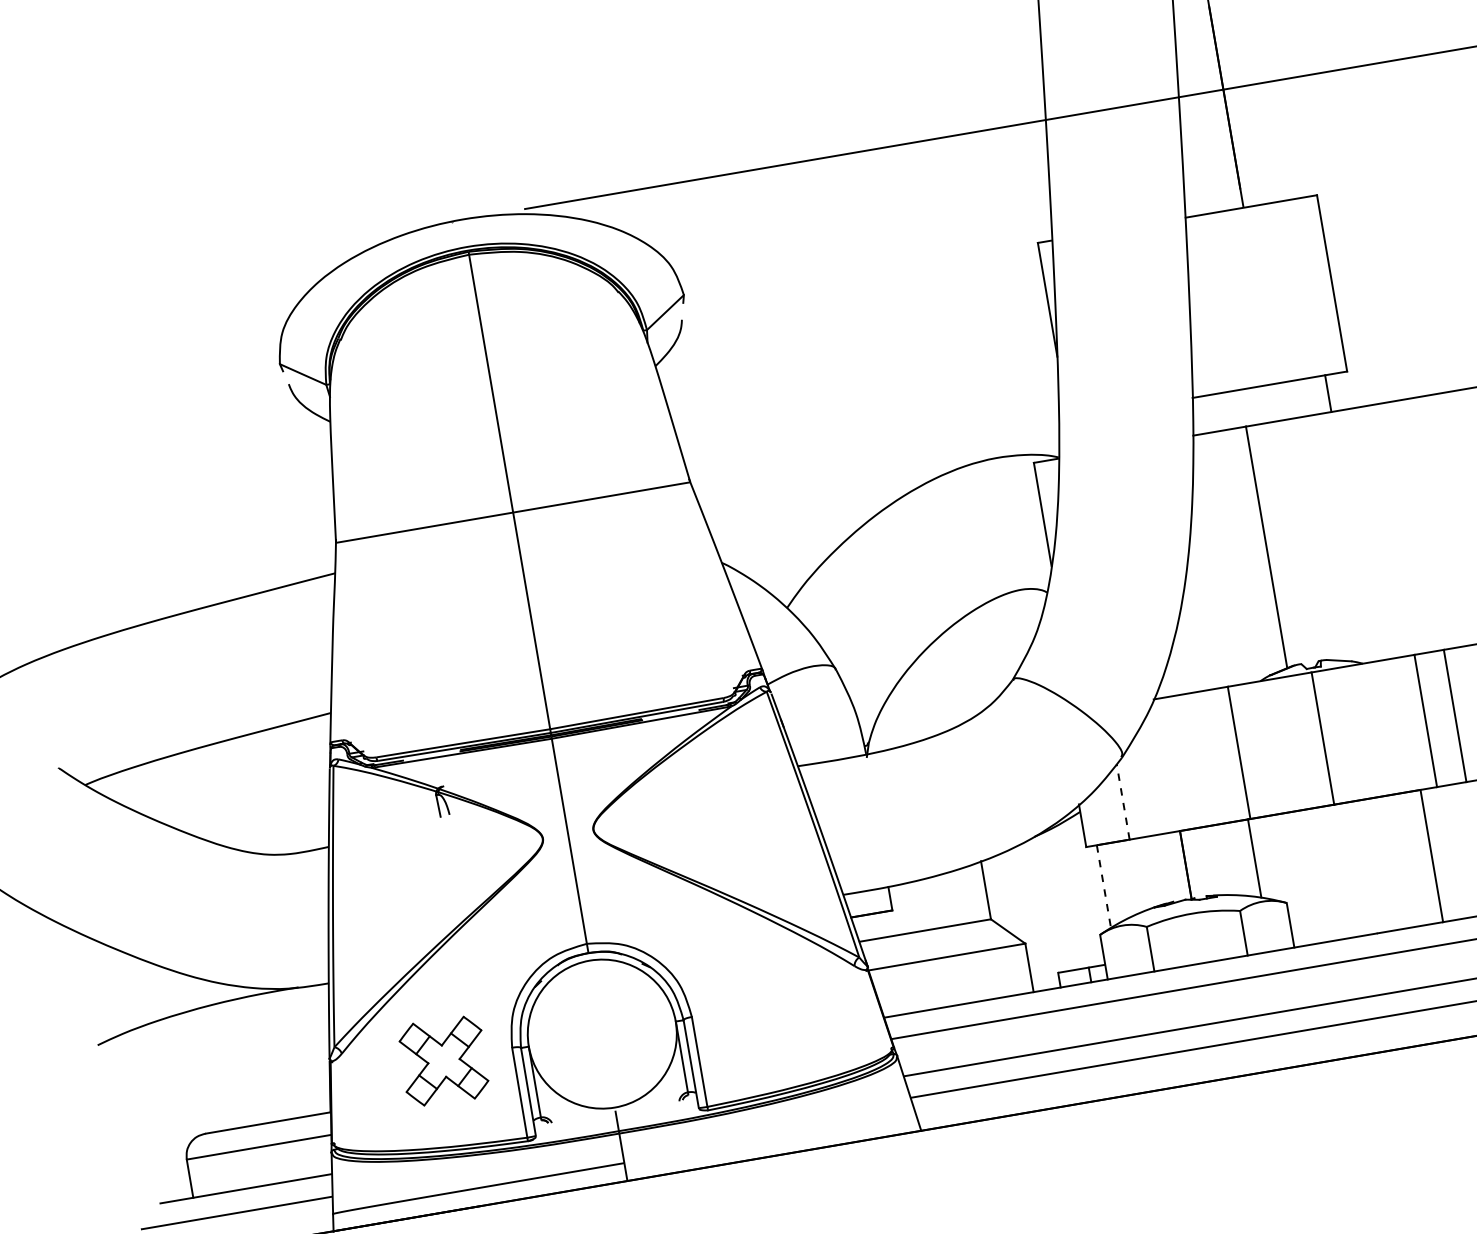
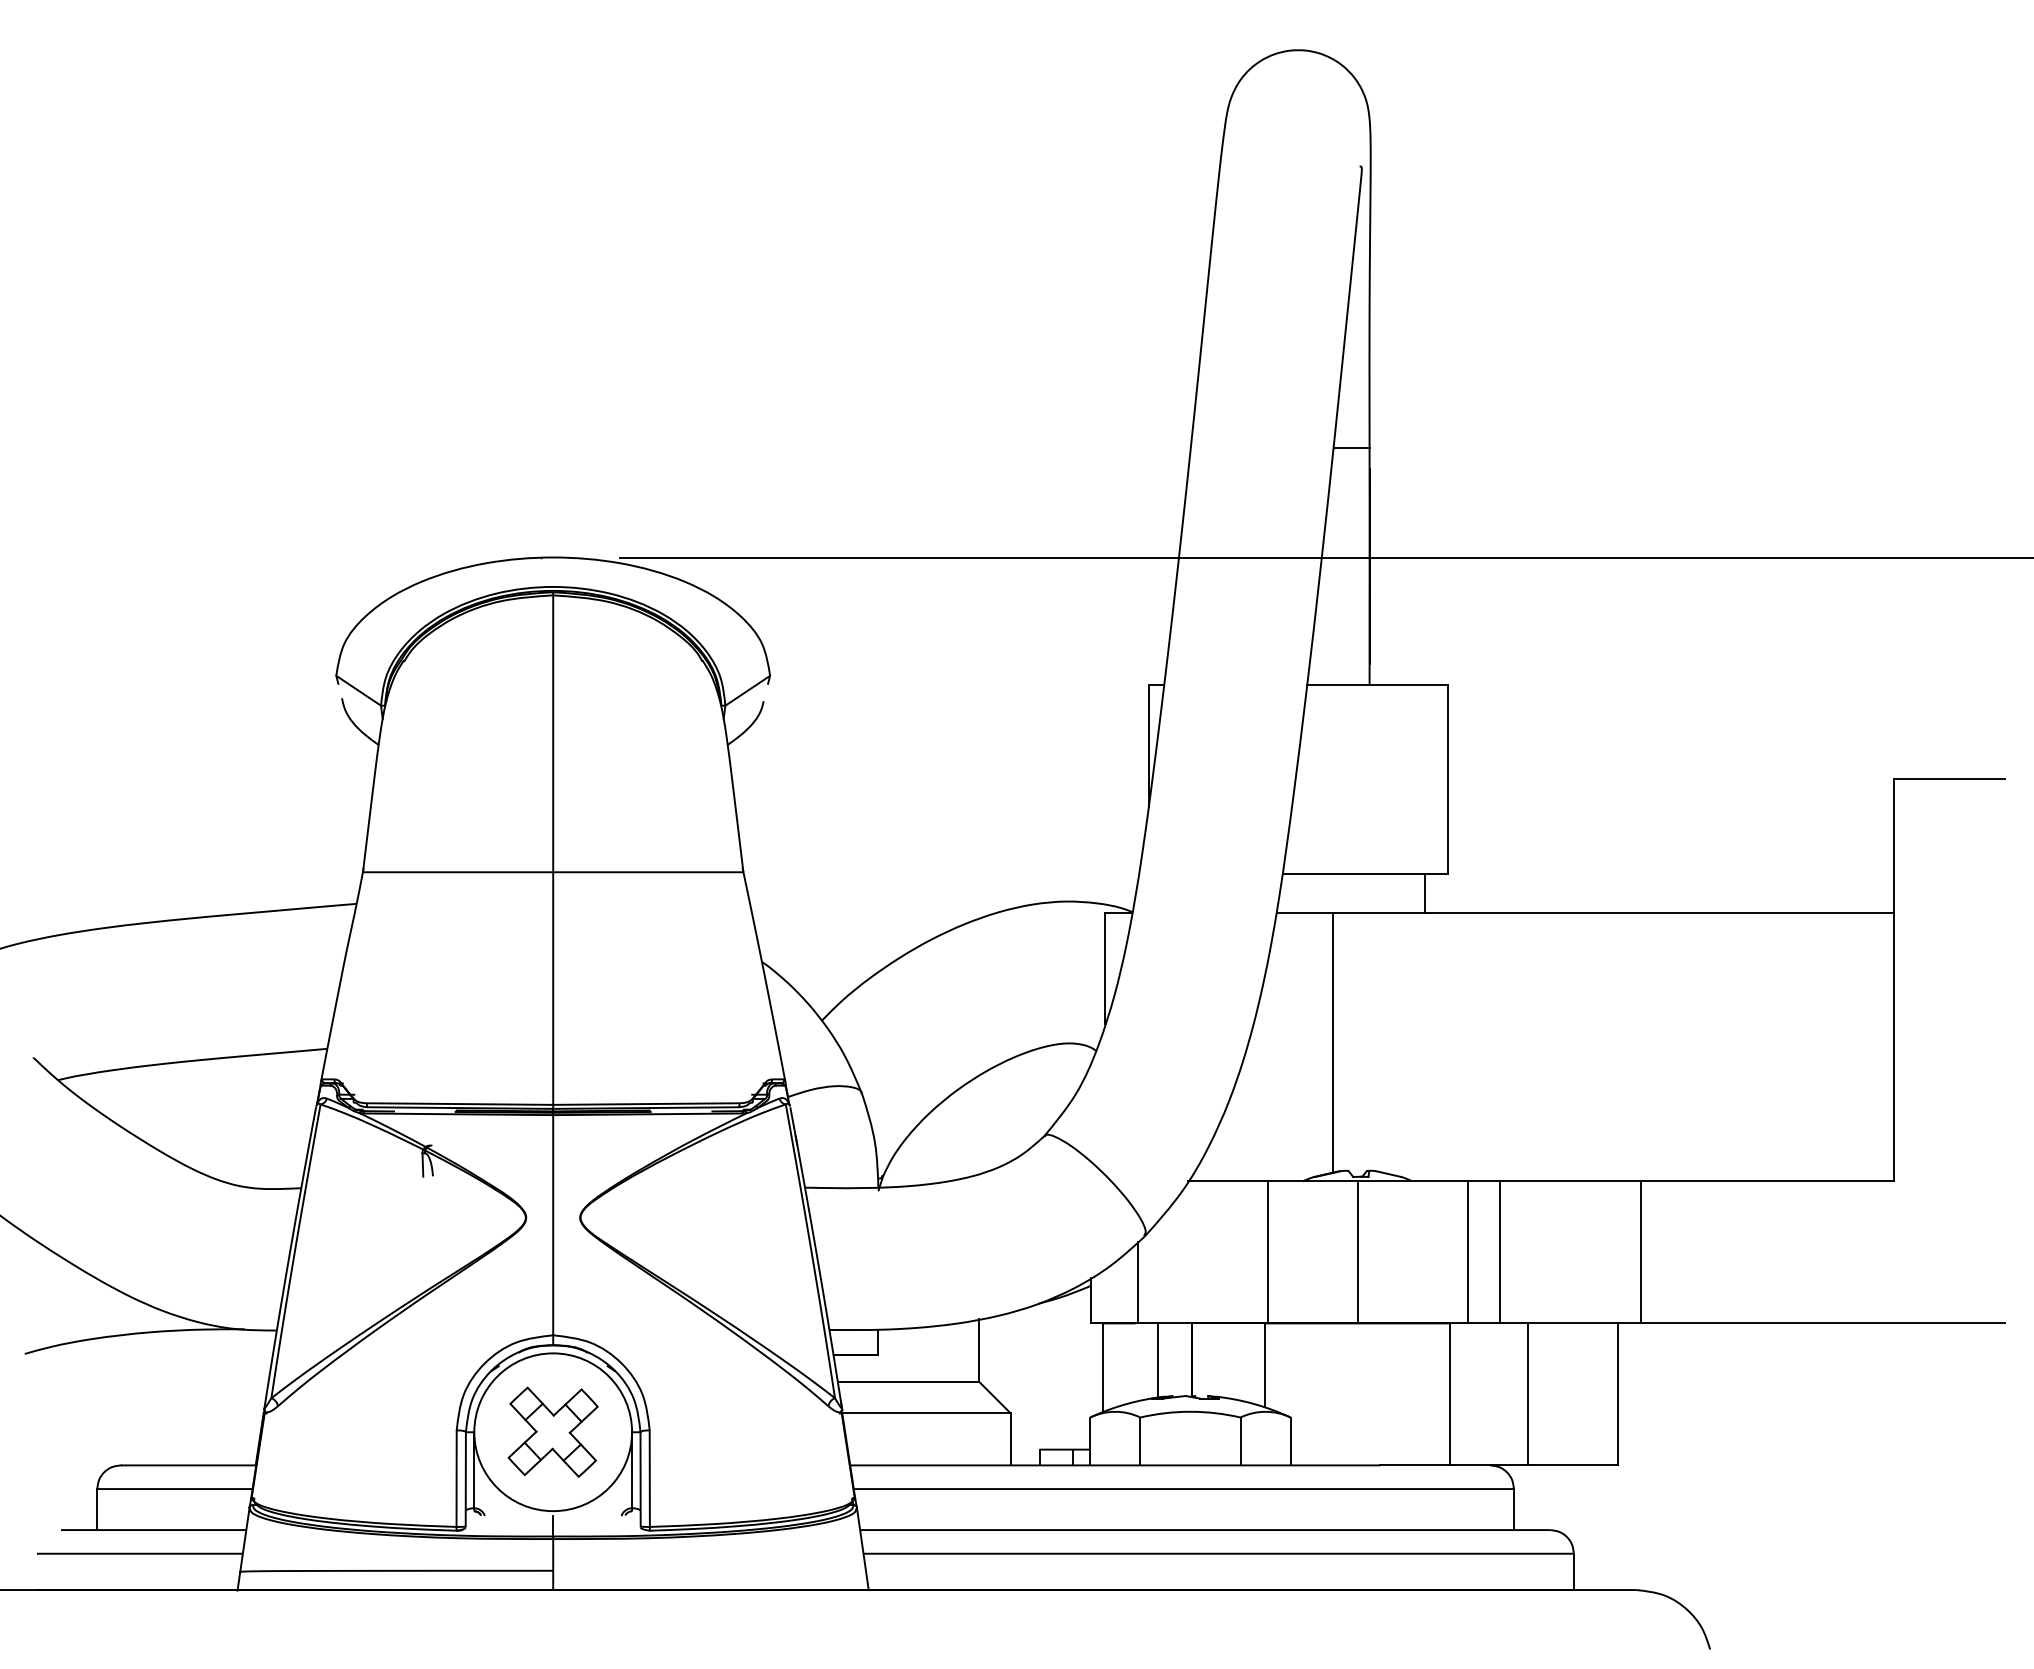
line: (1123, 801) -> (1138, 1282), dashed -> solid
line: (1154, 870) -> (1158, 1360), added
line: (1103, 887) -> (1102, 1368), dashed -> solid
part: (443, 1060) -> (552, 1431), moved

